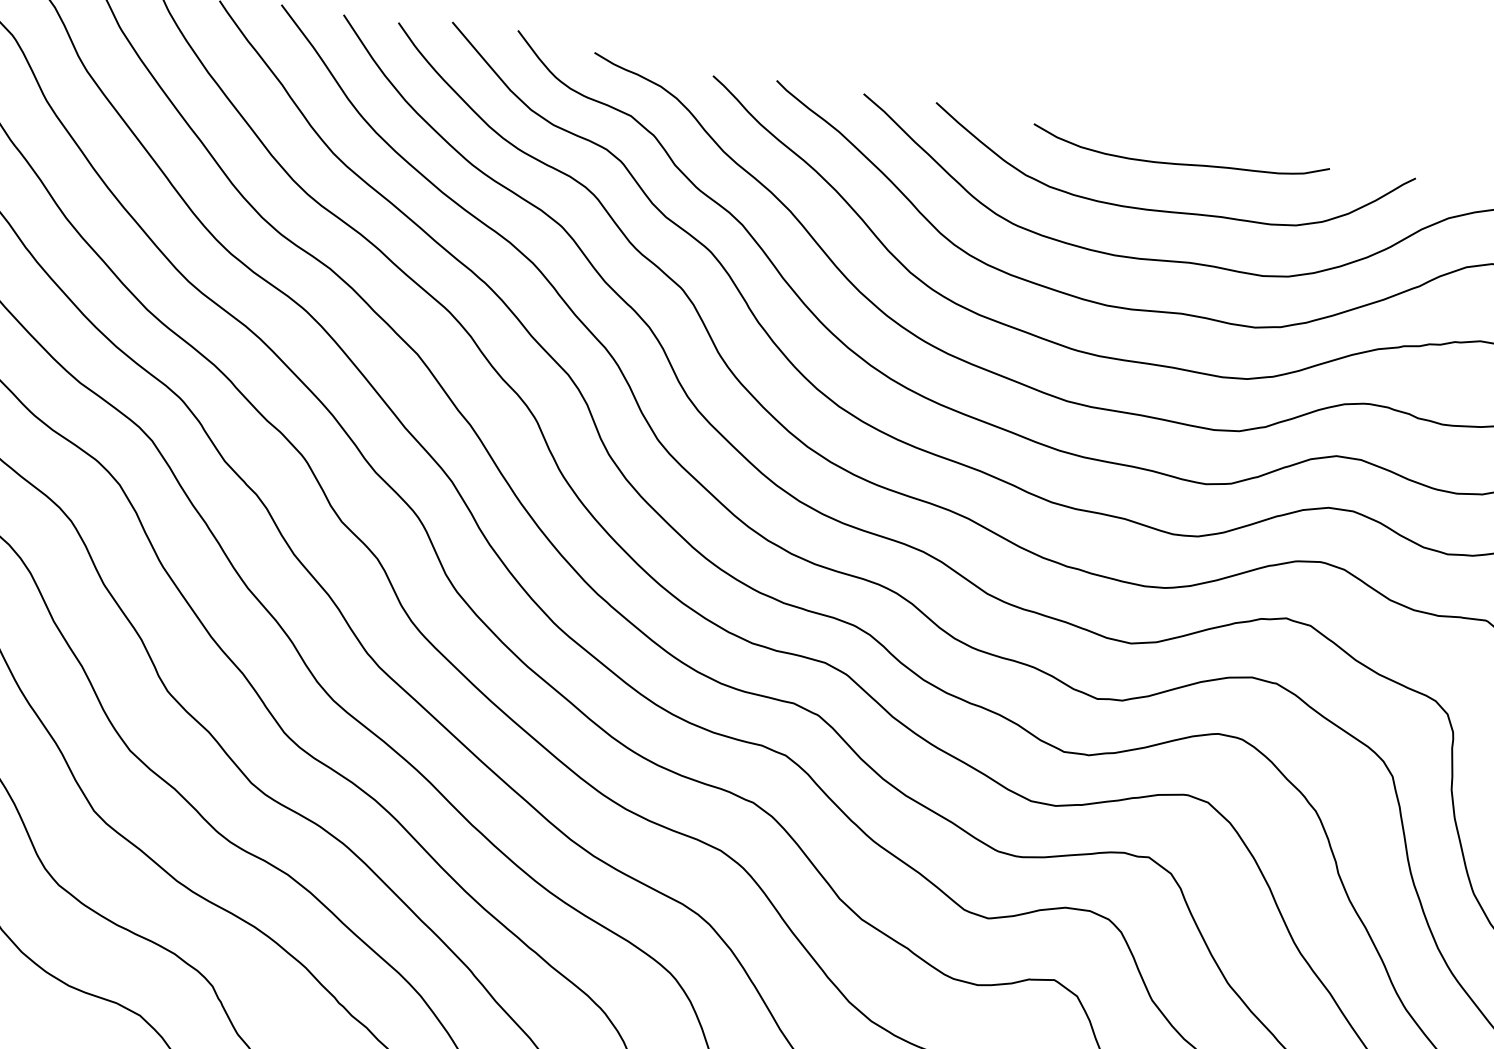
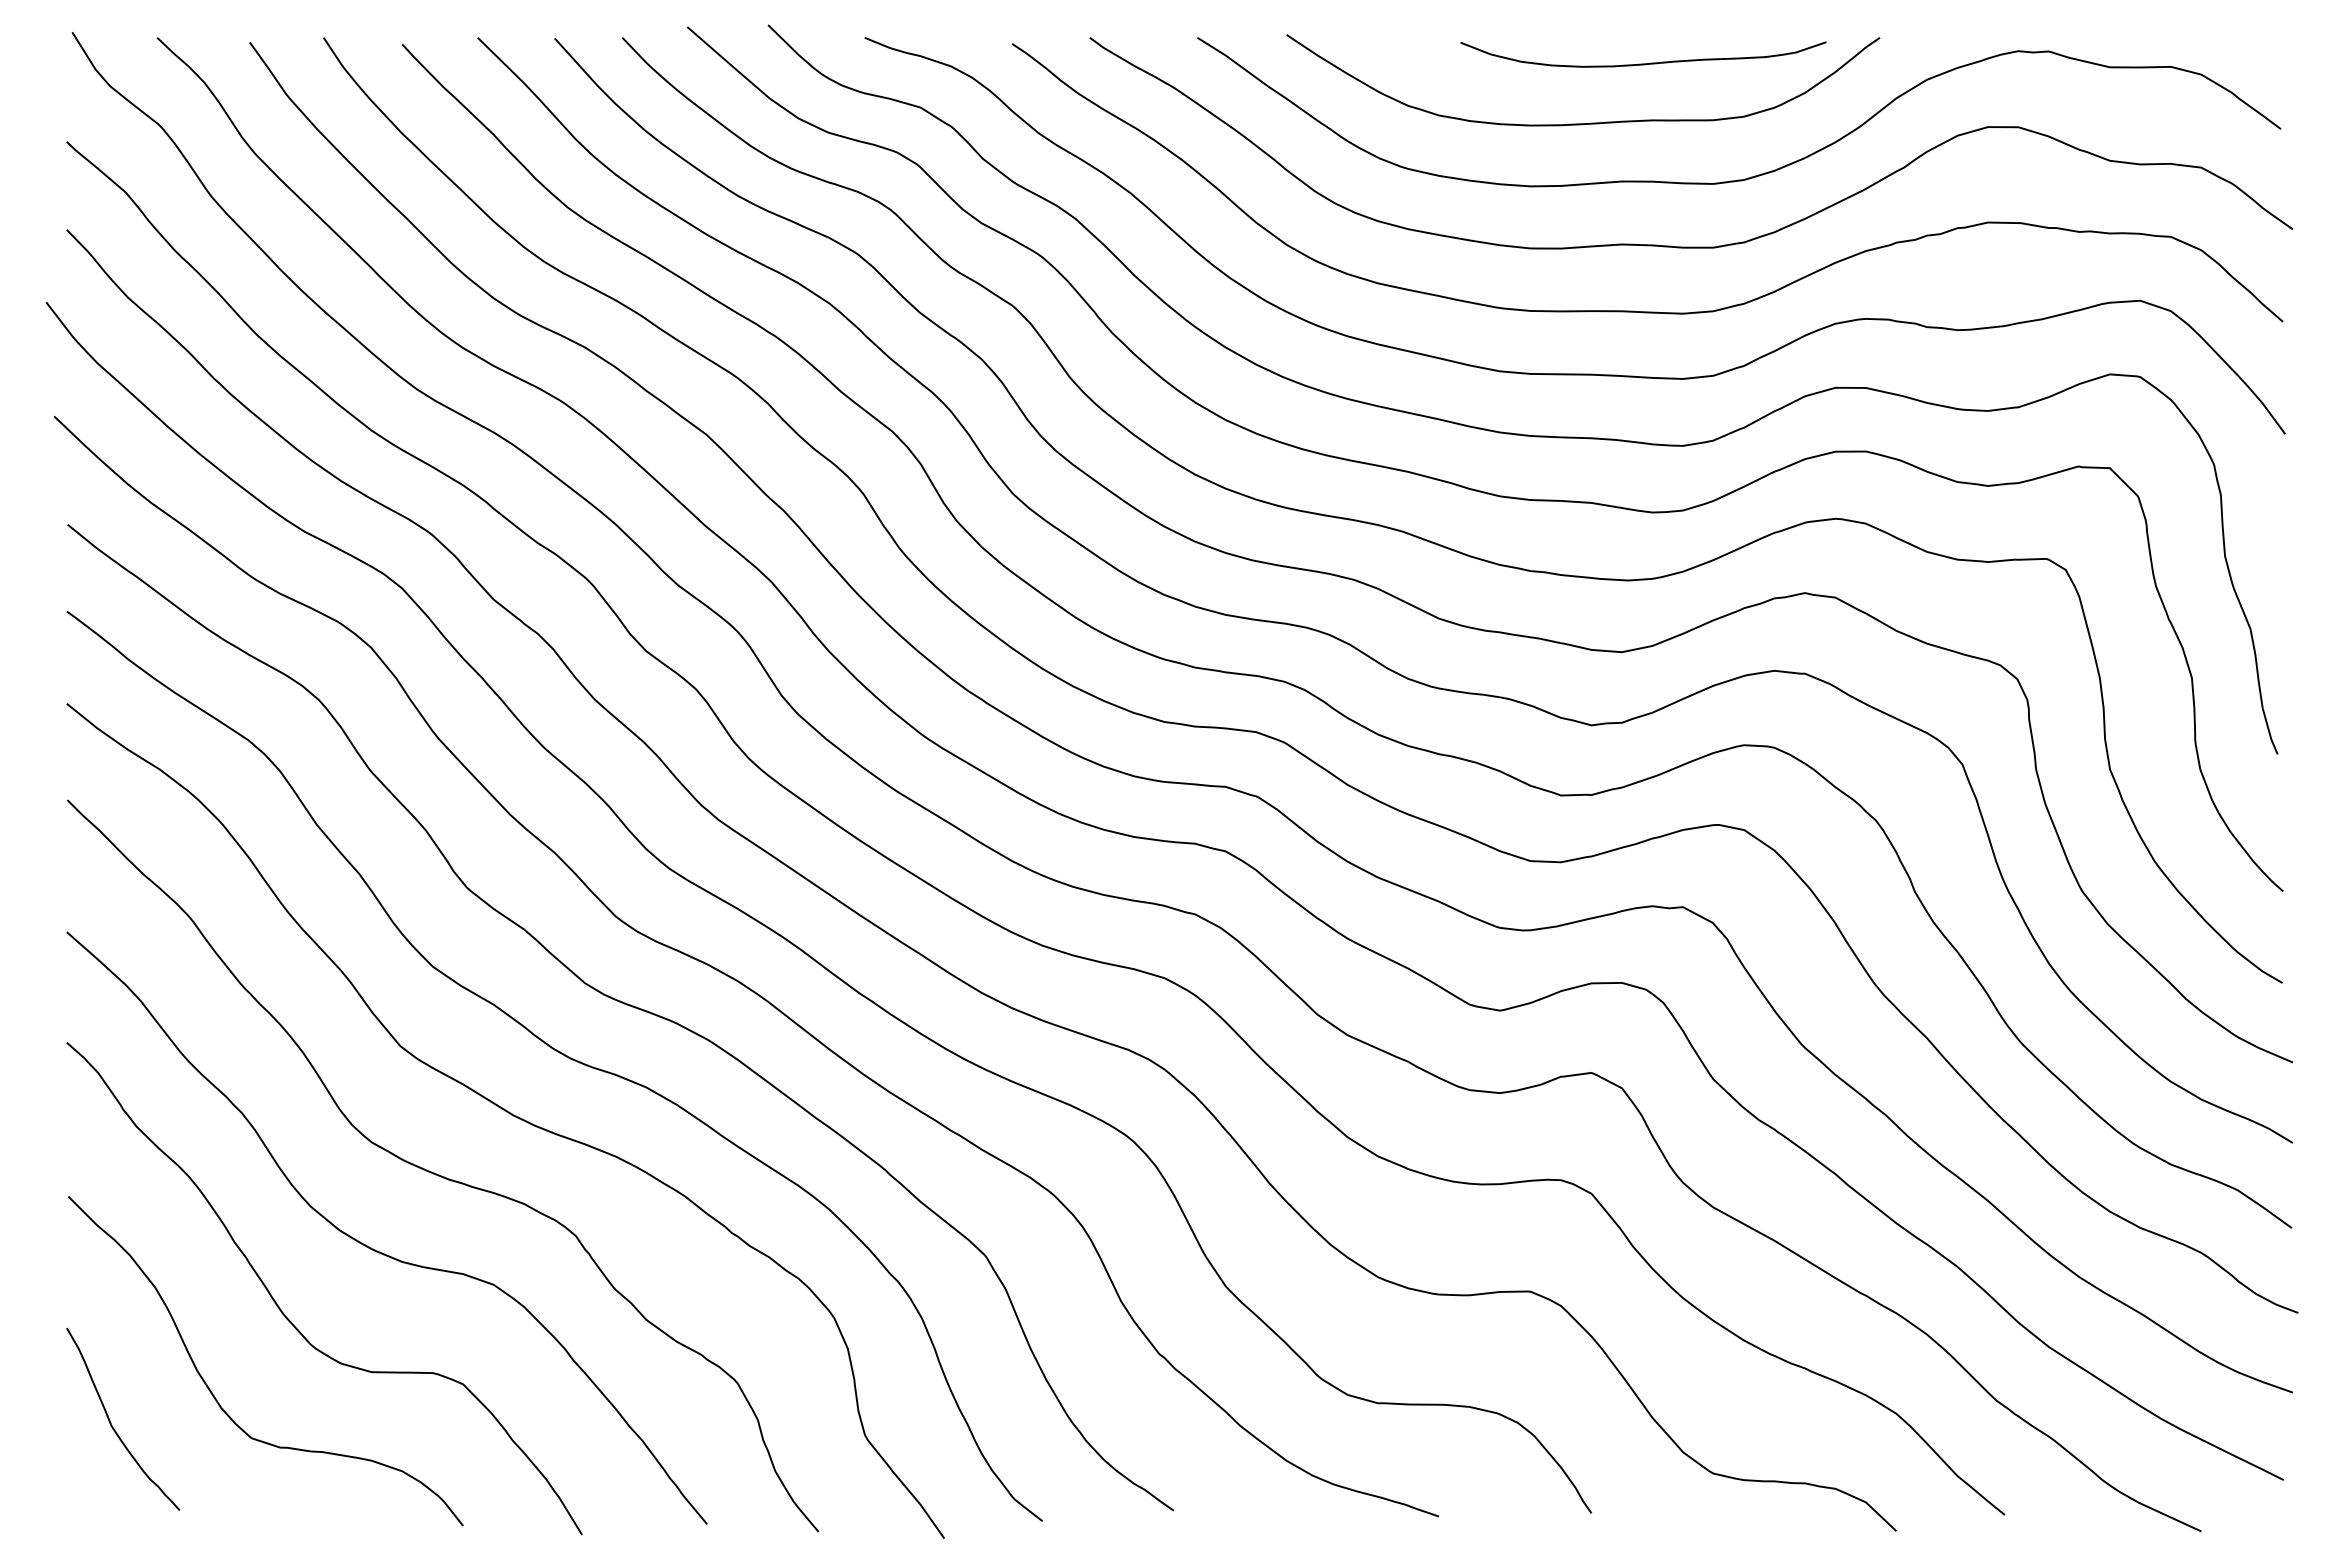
curve: (1179, 163) -> (1643, 63), moved

